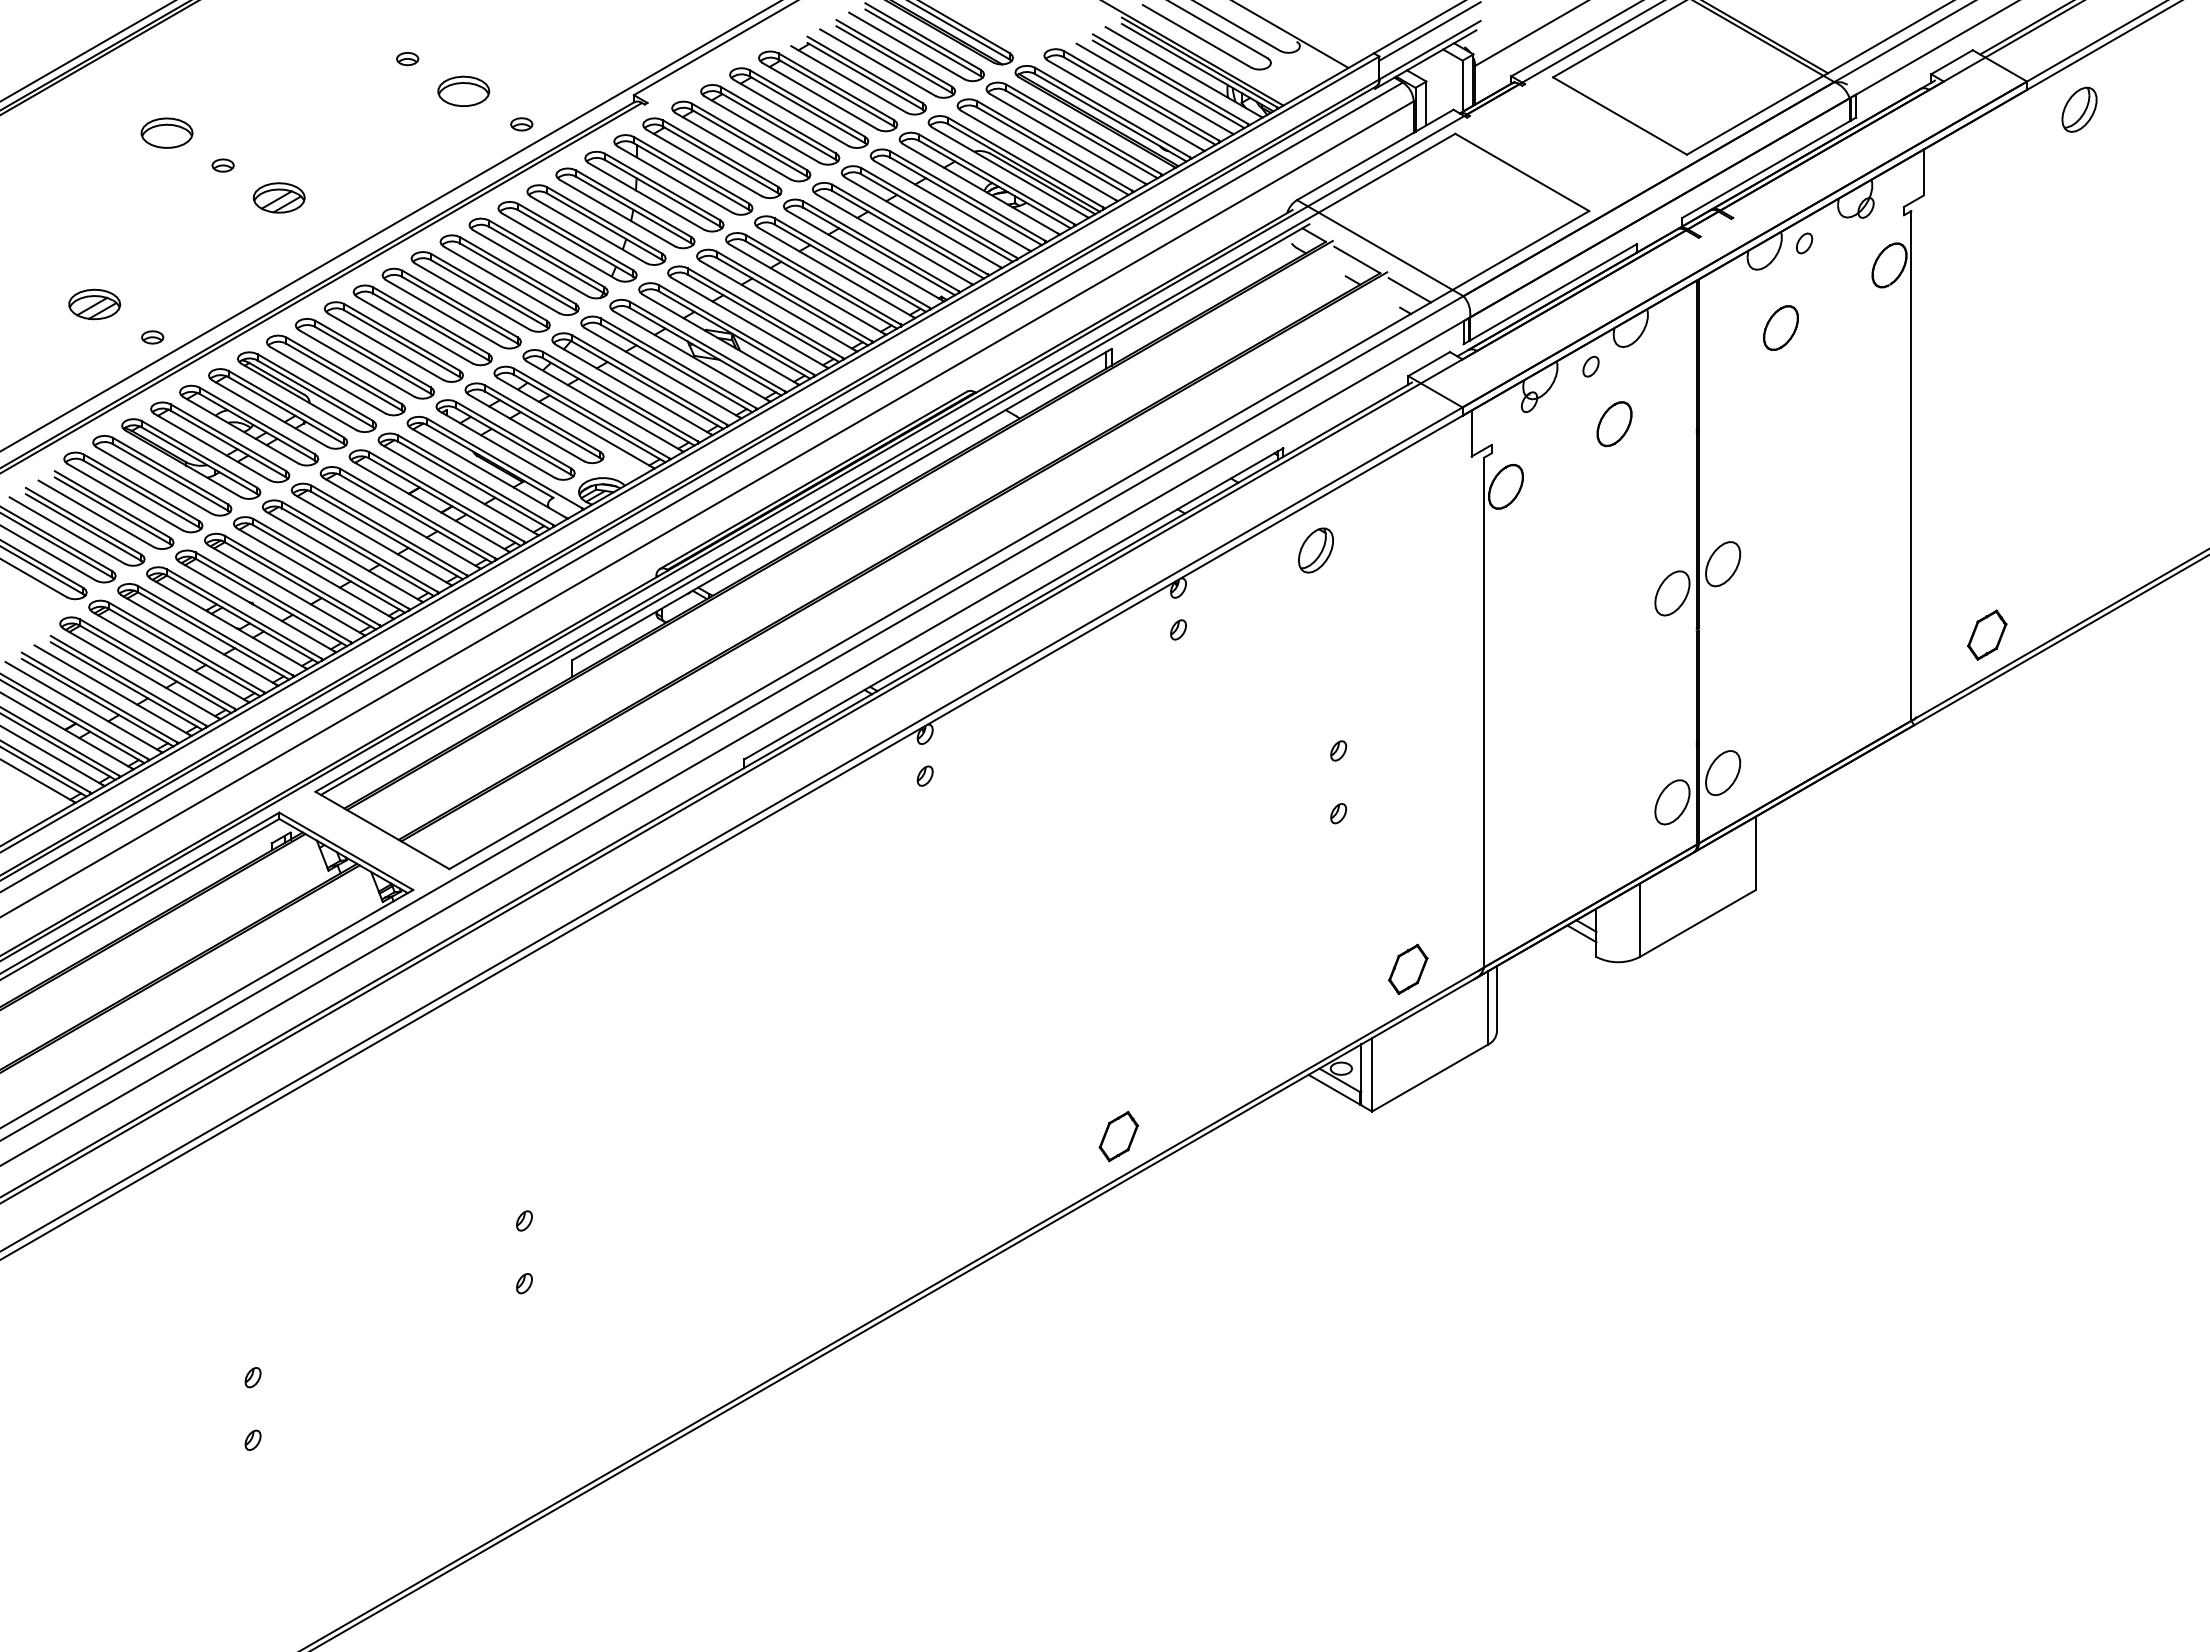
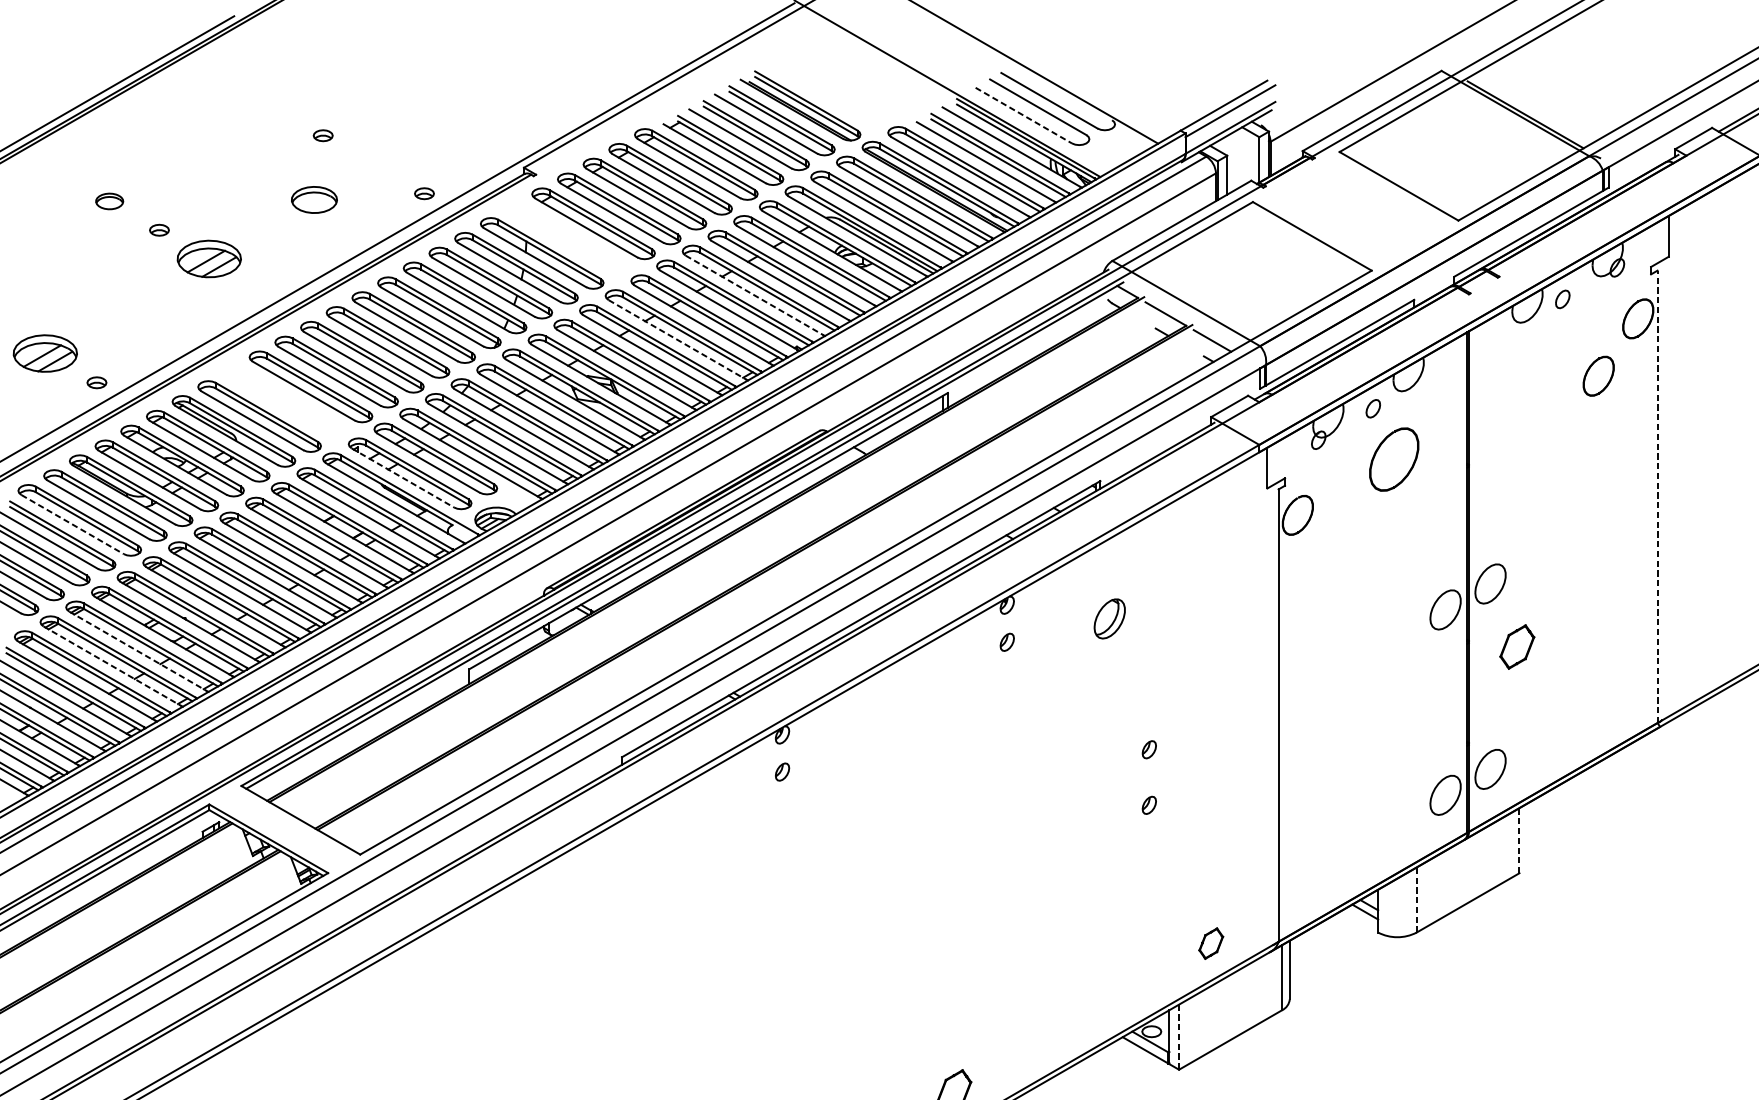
line: (1197, 36) -> (1024, 115), solid -> dashed
part: (463, 90) -> (314, 199), moved
part: (166, 132) -> (109, 200), size x0.6
part: (683, 174) -> (567, 238), removed
part: (278, 197) -> (208, 258), size x1.4
line: (893, 238) -> (754, 294), solid -> dashed
line: (806, 289) -> (677, 340), solid -> dashed
part: (94, 304) -> (45, 353), size x1.4
part: (1780, 327) -> (1598, 375), moved
part: (364, 358) -> (284, 401), removed
part: (1614, 424) -> (1394, 460), size x1.6
line: (497, 444) -> (402, 477), solid -> dashed
line: (1911, 466) -> (1657, 497), solid -> dashed
line: (125, 497) -> (72, 524), solid -> dashed
part: (1315, 550) -> (1109, 618), moved
part: (1987, 634) -> (1517, 646), moved
line: (198, 640) -> (137, 651), solid -> dashed
line: (170, 656) -> (112, 665), solid -> dashed
line: (1755, 853) -> (1519, 840), solid -> dashed
line: (1639, 920) -> (1416, 900), solid -> dashed
part: (1408, 969) -> (1211, 943), size x0.7
line: (1372, 1074) -> (1179, 1036), solid -> dashed

